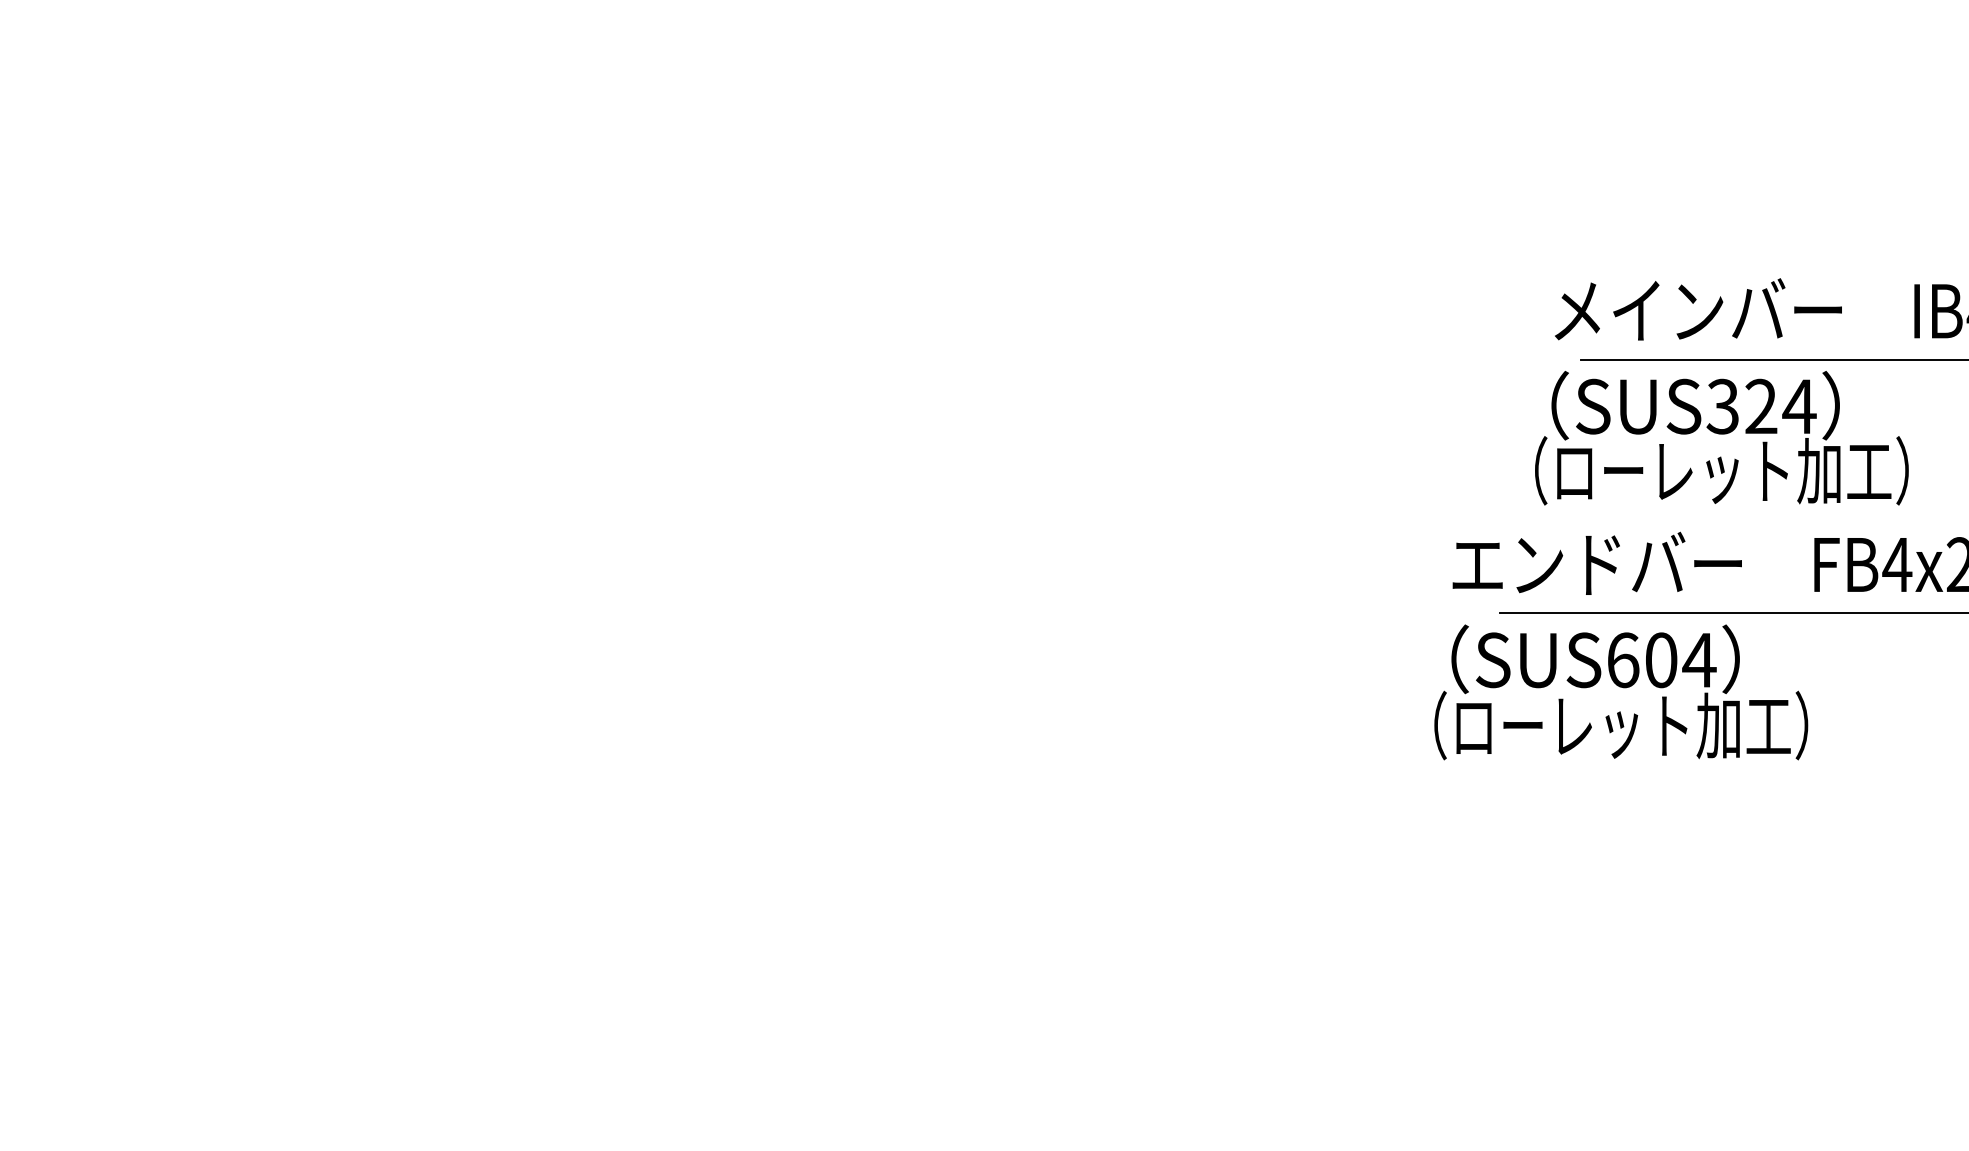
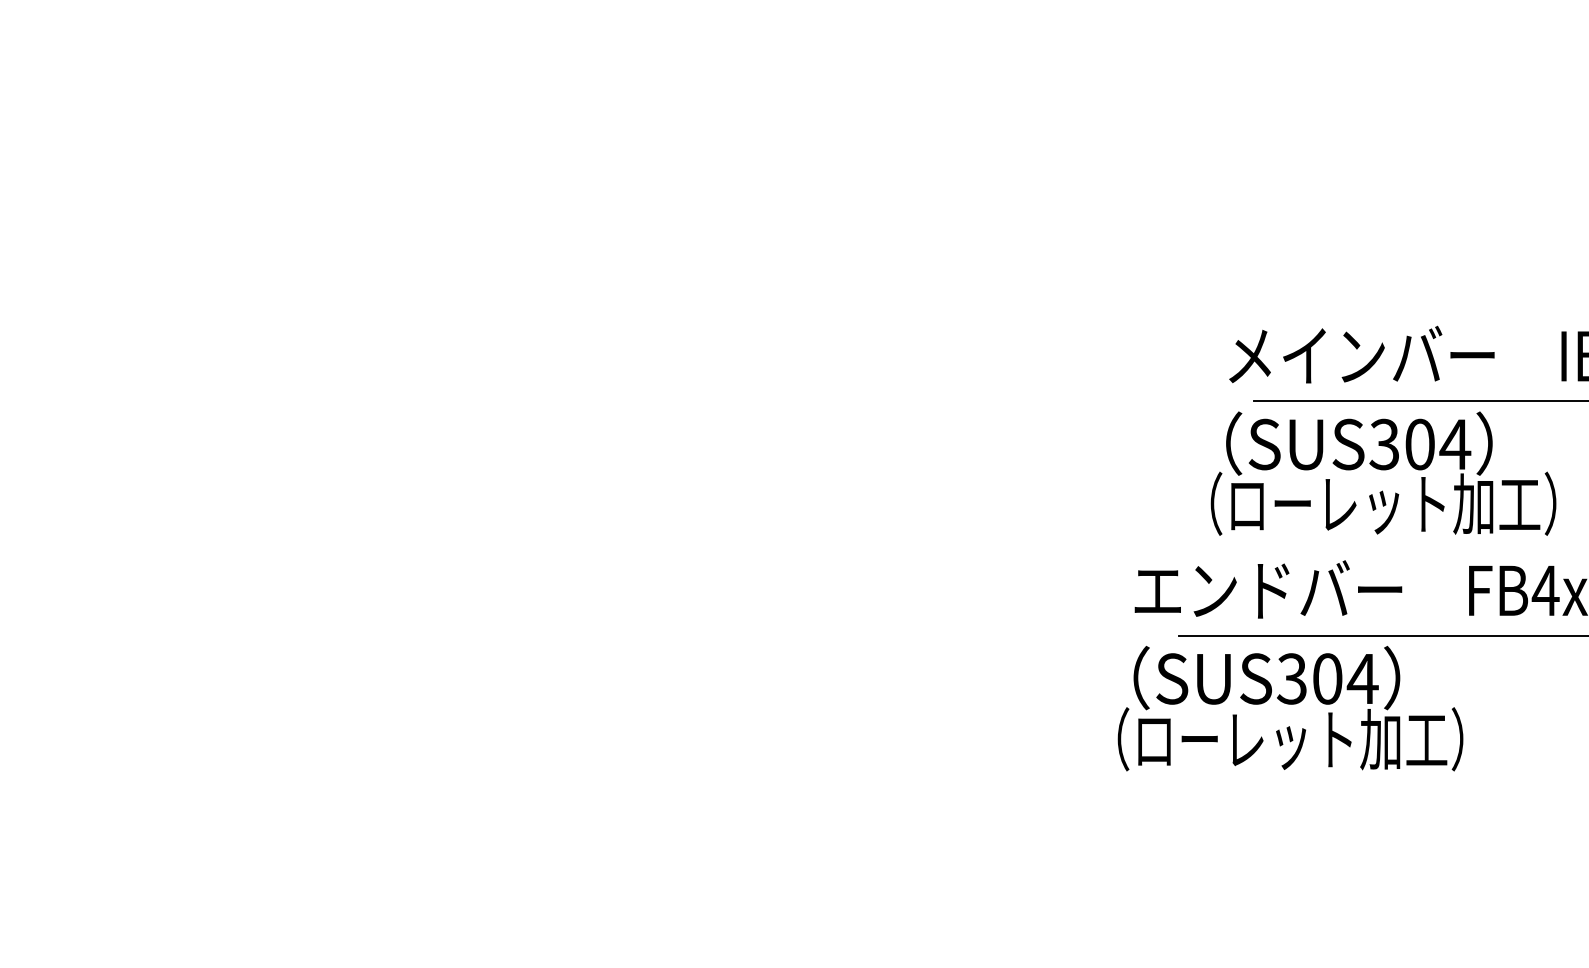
text: (1761, 406) -> (1420, 444), SUS324 -> SUS304
text: (1622, 660) -> (1291, 679), SUS604 -> SUS304

